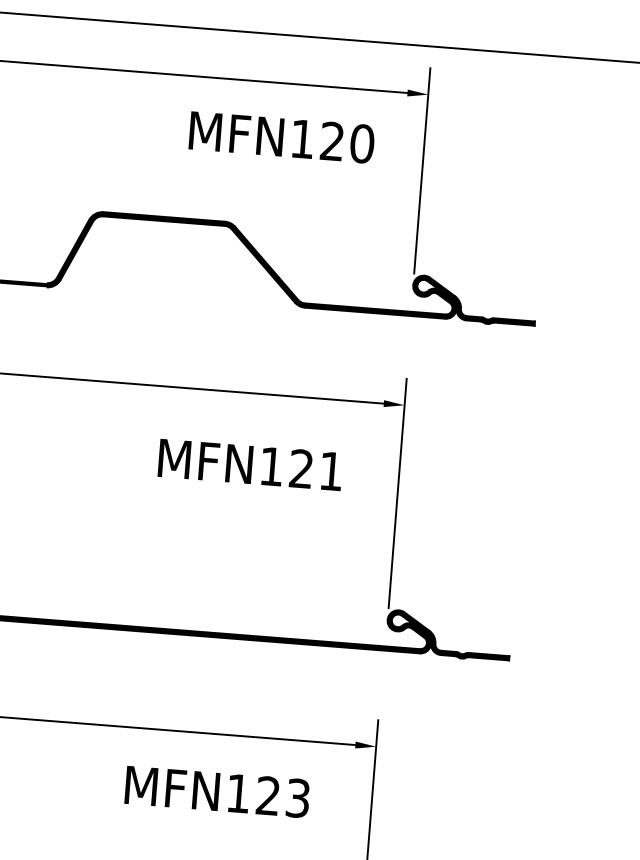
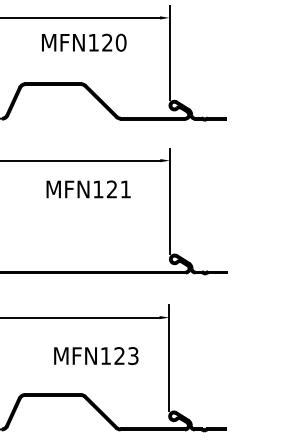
text: (282, 137) -> (84, 42), moved
text: (250, 465) -> (88, 189), moved
text: (217, 790) -> (96, 355), moved

